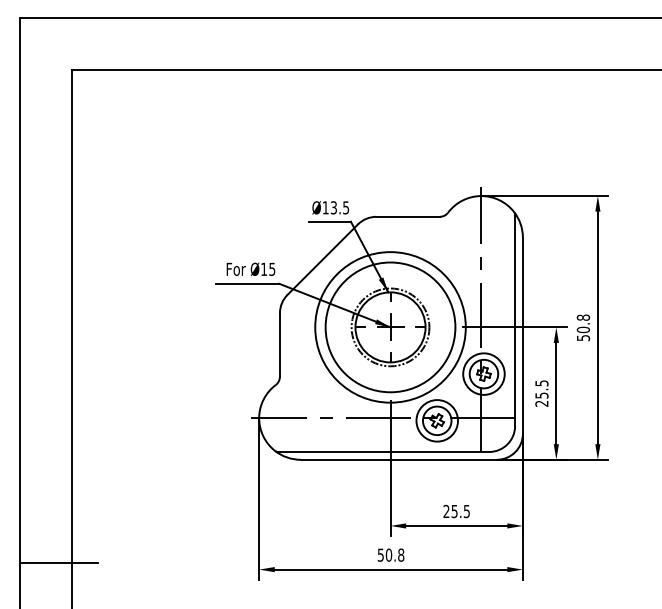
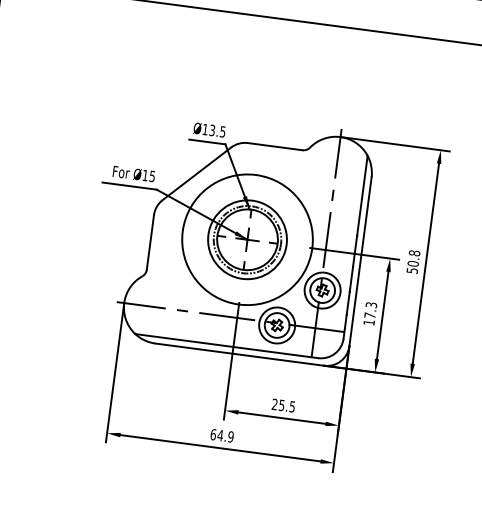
circle: (390, 327) -> (247, 239), size x0.7
text: (541, 393) -> (369, 313), 25.5 -> 17.3
text: (390, 554) -> (221, 435), 50.8 -> 64.9

